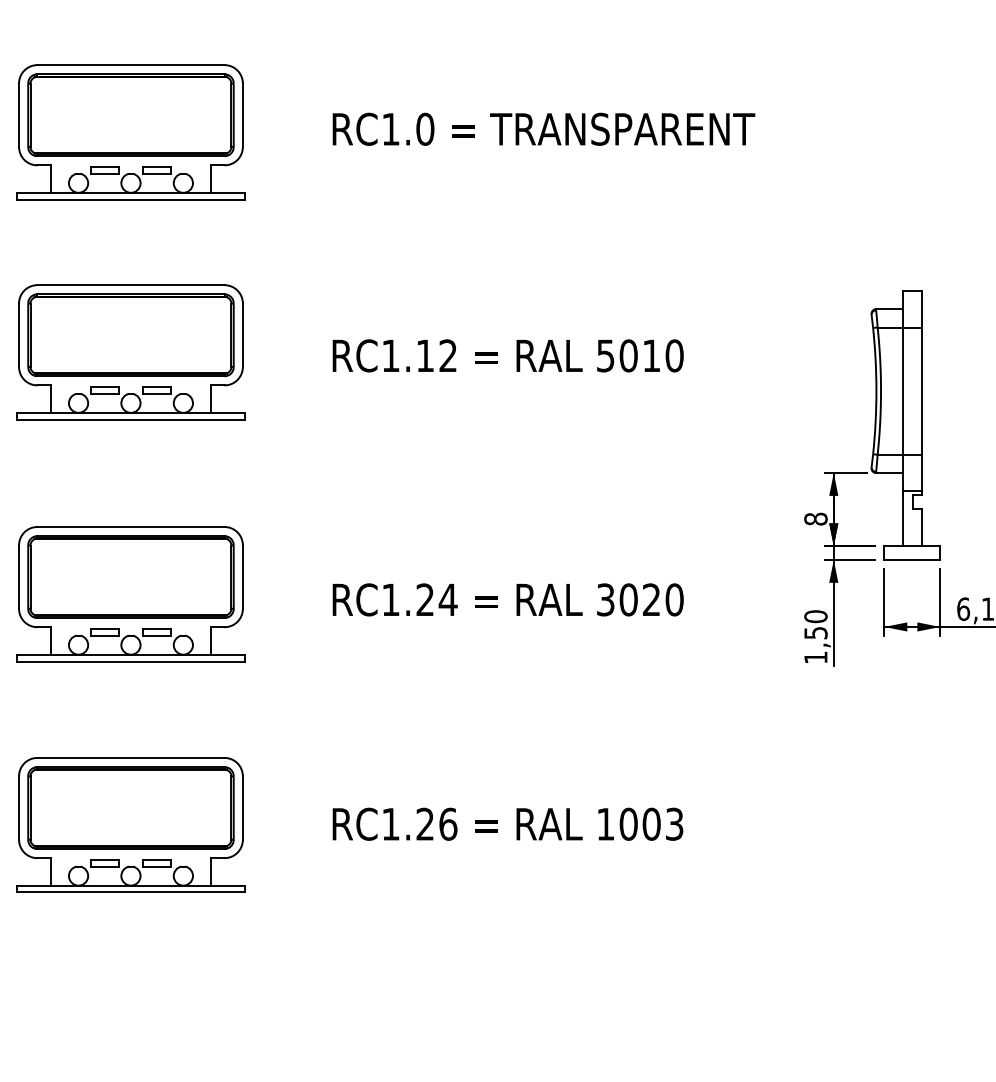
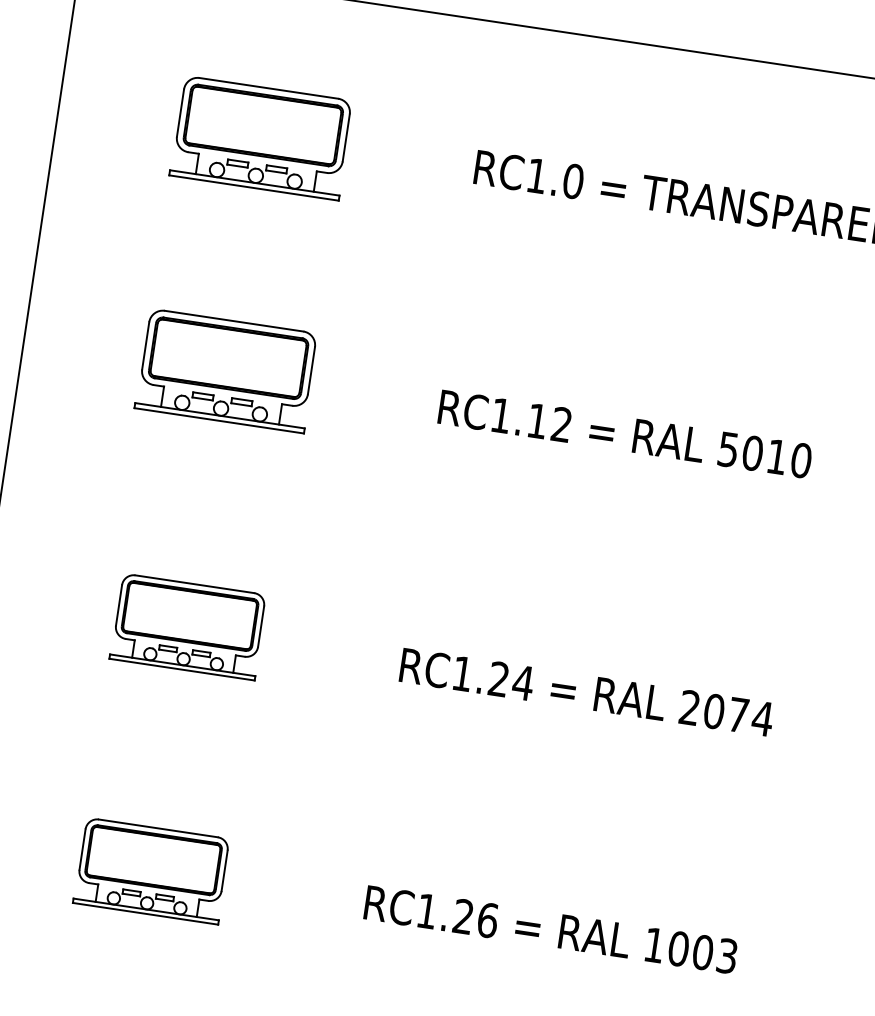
part: (130, 132) -> (260, 138), size x0.7
part: (130, 352) -> (226, 370), size x0.7
part: (130, 594) -> (187, 627), size x0.6
text: (640, 599) -> (726, 712), 3020 -> 2074
part: (130, 824) -> (151, 870), size x0.6

